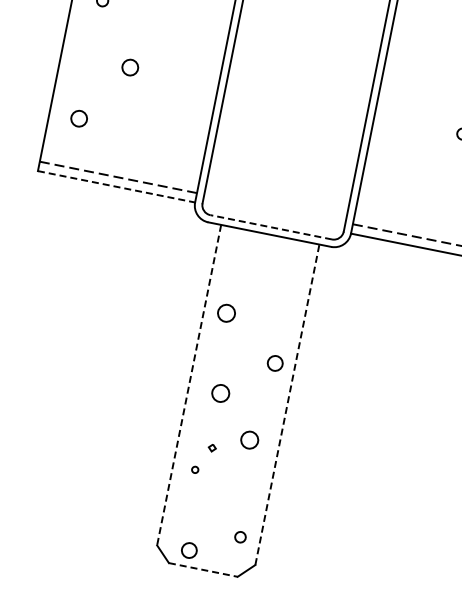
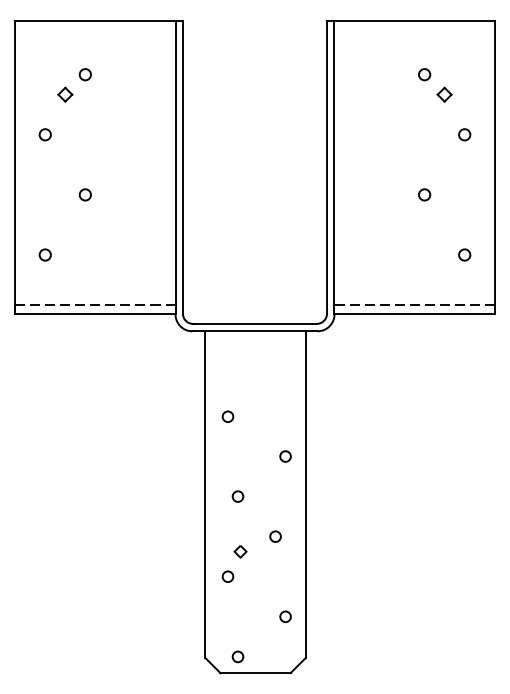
circle: (129, 67) -> (84, 194), size x0.71
circle: (78, 118) -> (44, 254), size x0.71
line: (116, 186) -> (95, 314), dashed -> solid
line: (270, 226) -> (254, 323), dashed -> solid
circle: (226, 312) -> (227, 416), size x0.62
circle: (275, 363) -> (285, 456), size x0.71
line: (189, 385) -> (205, 495), dashed -> solid
circle: (220, 393) -> (237, 496), size x0.62
line: (287, 404) -> (305, 494), dashed -> solid
circle: (249, 439) -> (275, 536), size x0.62
part: (212, 447) -> (240, 551), size x1.67
circle: (194, 469) -> (227, 576), size x1.67
circle: (240, 536) -> (285, 616), moved
circle: (188, 550) -> (237, 656), size x0.71
line: (204, 570) -> (256, 673), dashed -> solid

